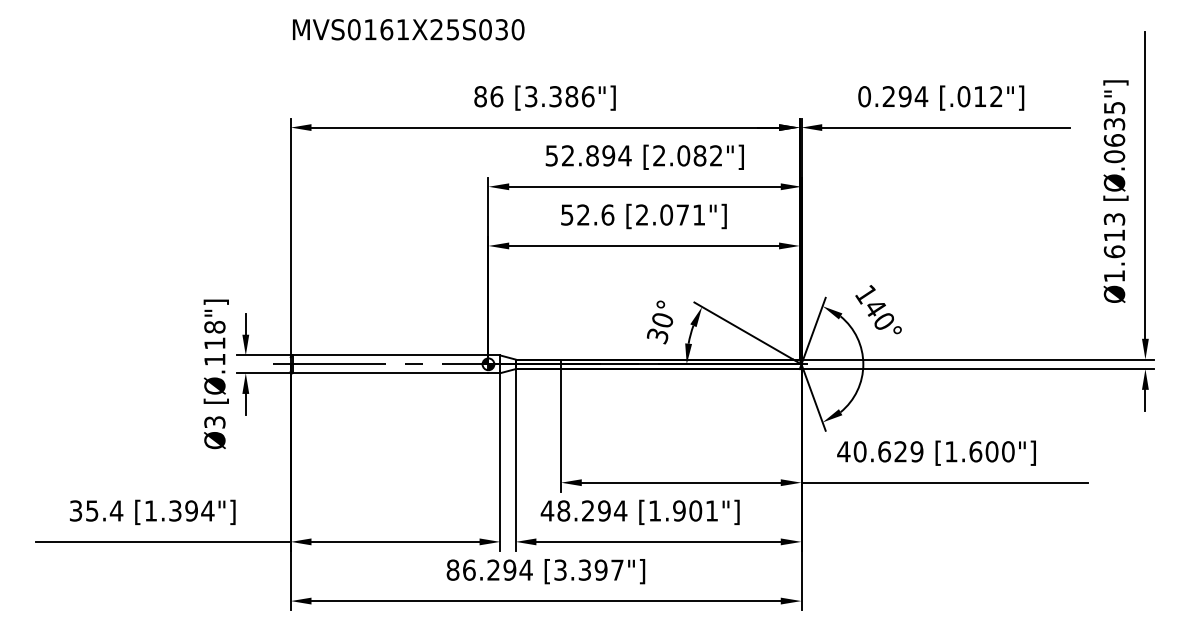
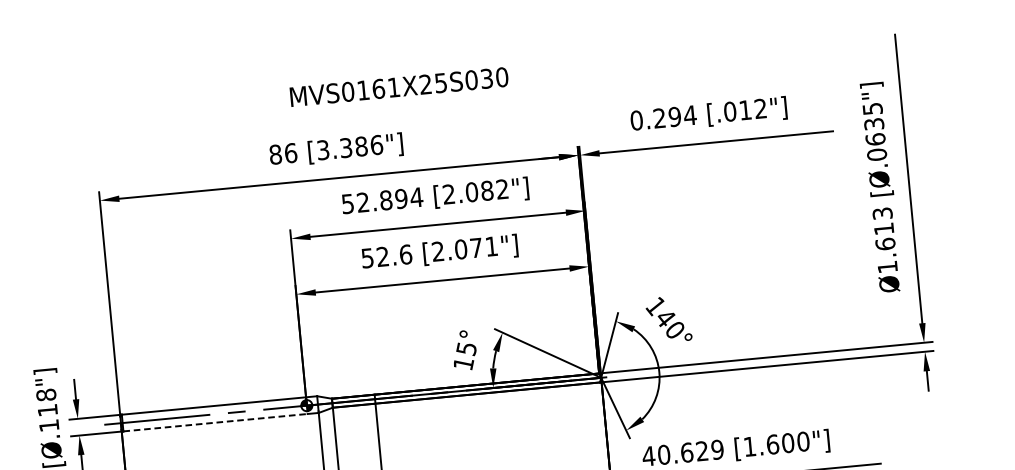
text: (408, 29) -> (399, 86), moved
text: (659, 328) -> (464, 356), 30° -> 15°
line: (390, 373) -> (215, 422), solid -> dashed

